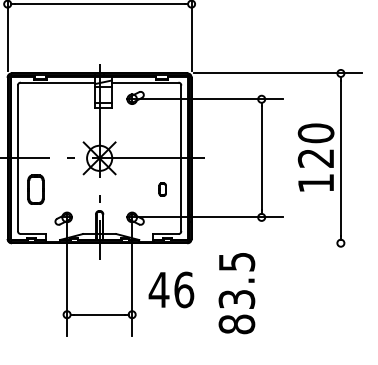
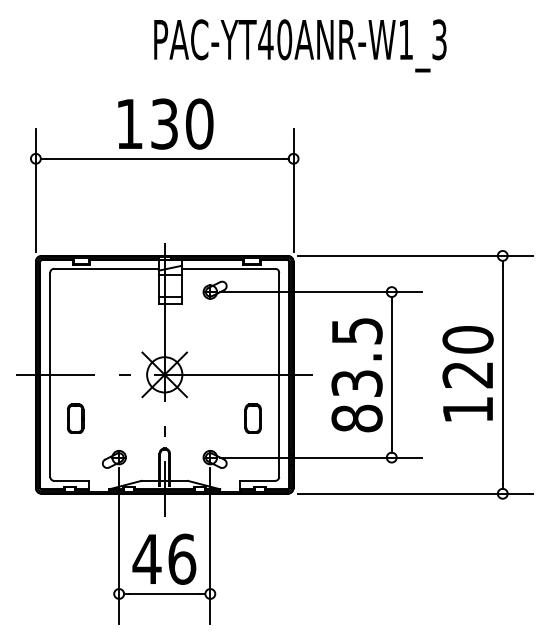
part: (35, 189) -> (75, 418), size x0.71
part: (162, 189) -> (252, 418), size x1.67
line: (277, 243) -> (414, 493), added
text: (171, 289) -> (164, 558), moved
text: (236, 293) -> (356, 375), moved

